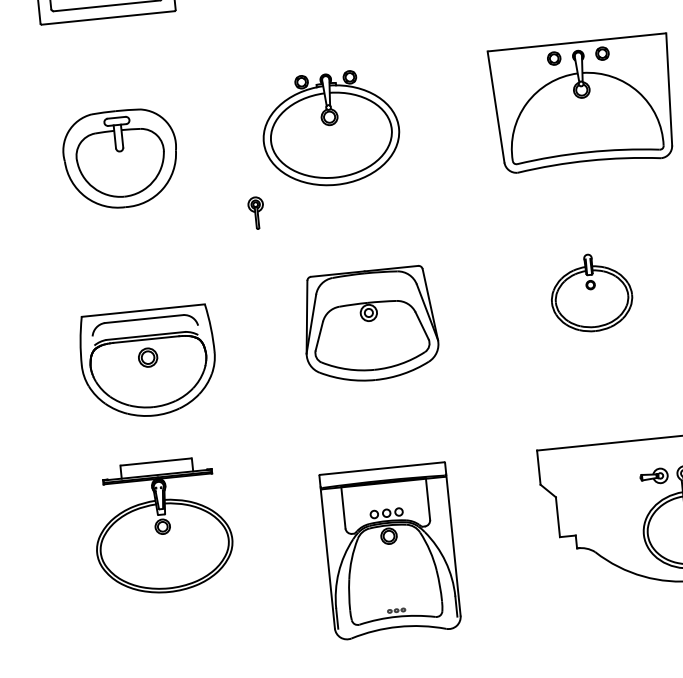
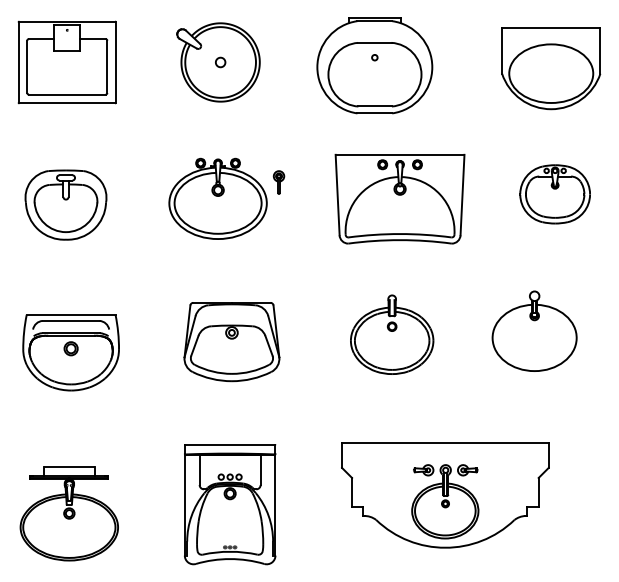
part: (255, 213) -> (278, 182), moved
part: (591, 292) -> (392, 334), size x1.43
part: (161, 526) -> (68, 513), moved

